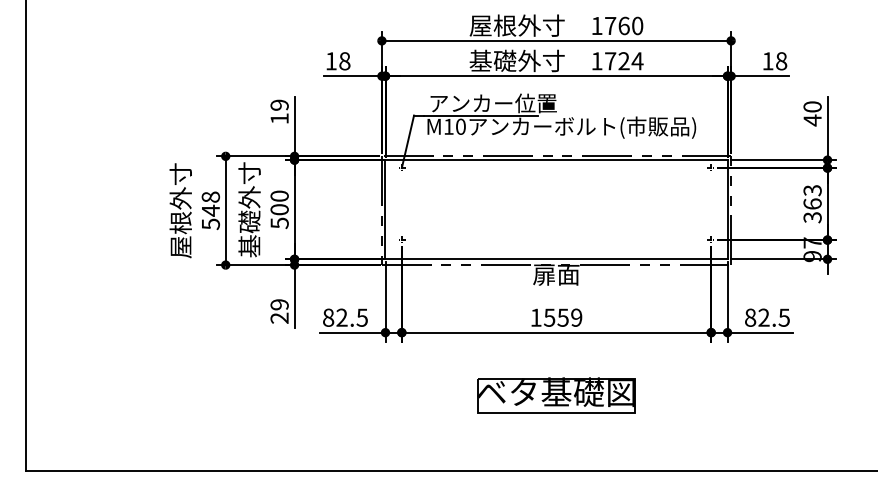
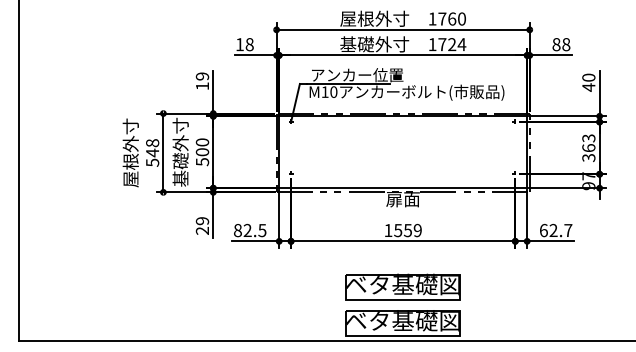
text: (767, 61) -> (556, 44), 18 -> 88
text: (767, 317) -> (556, 230), 82.5 -> 62.7
part: (556, 445) -> (403, 323), added

